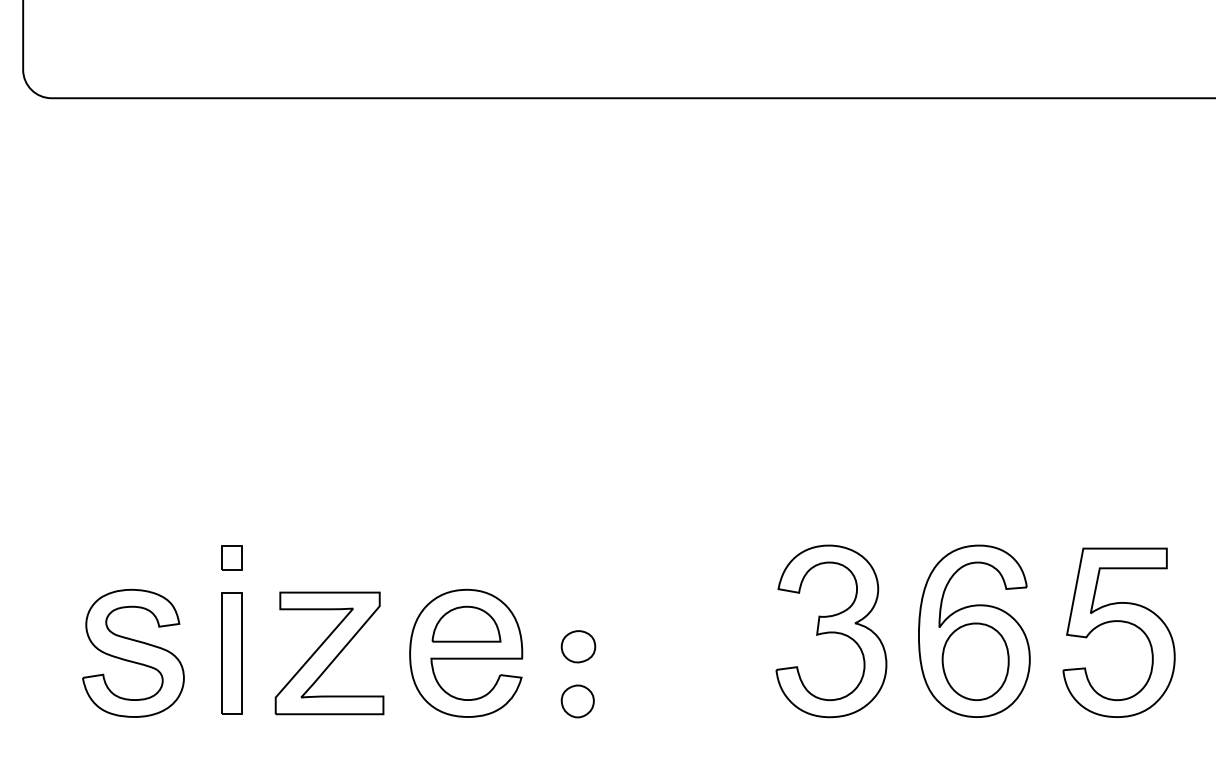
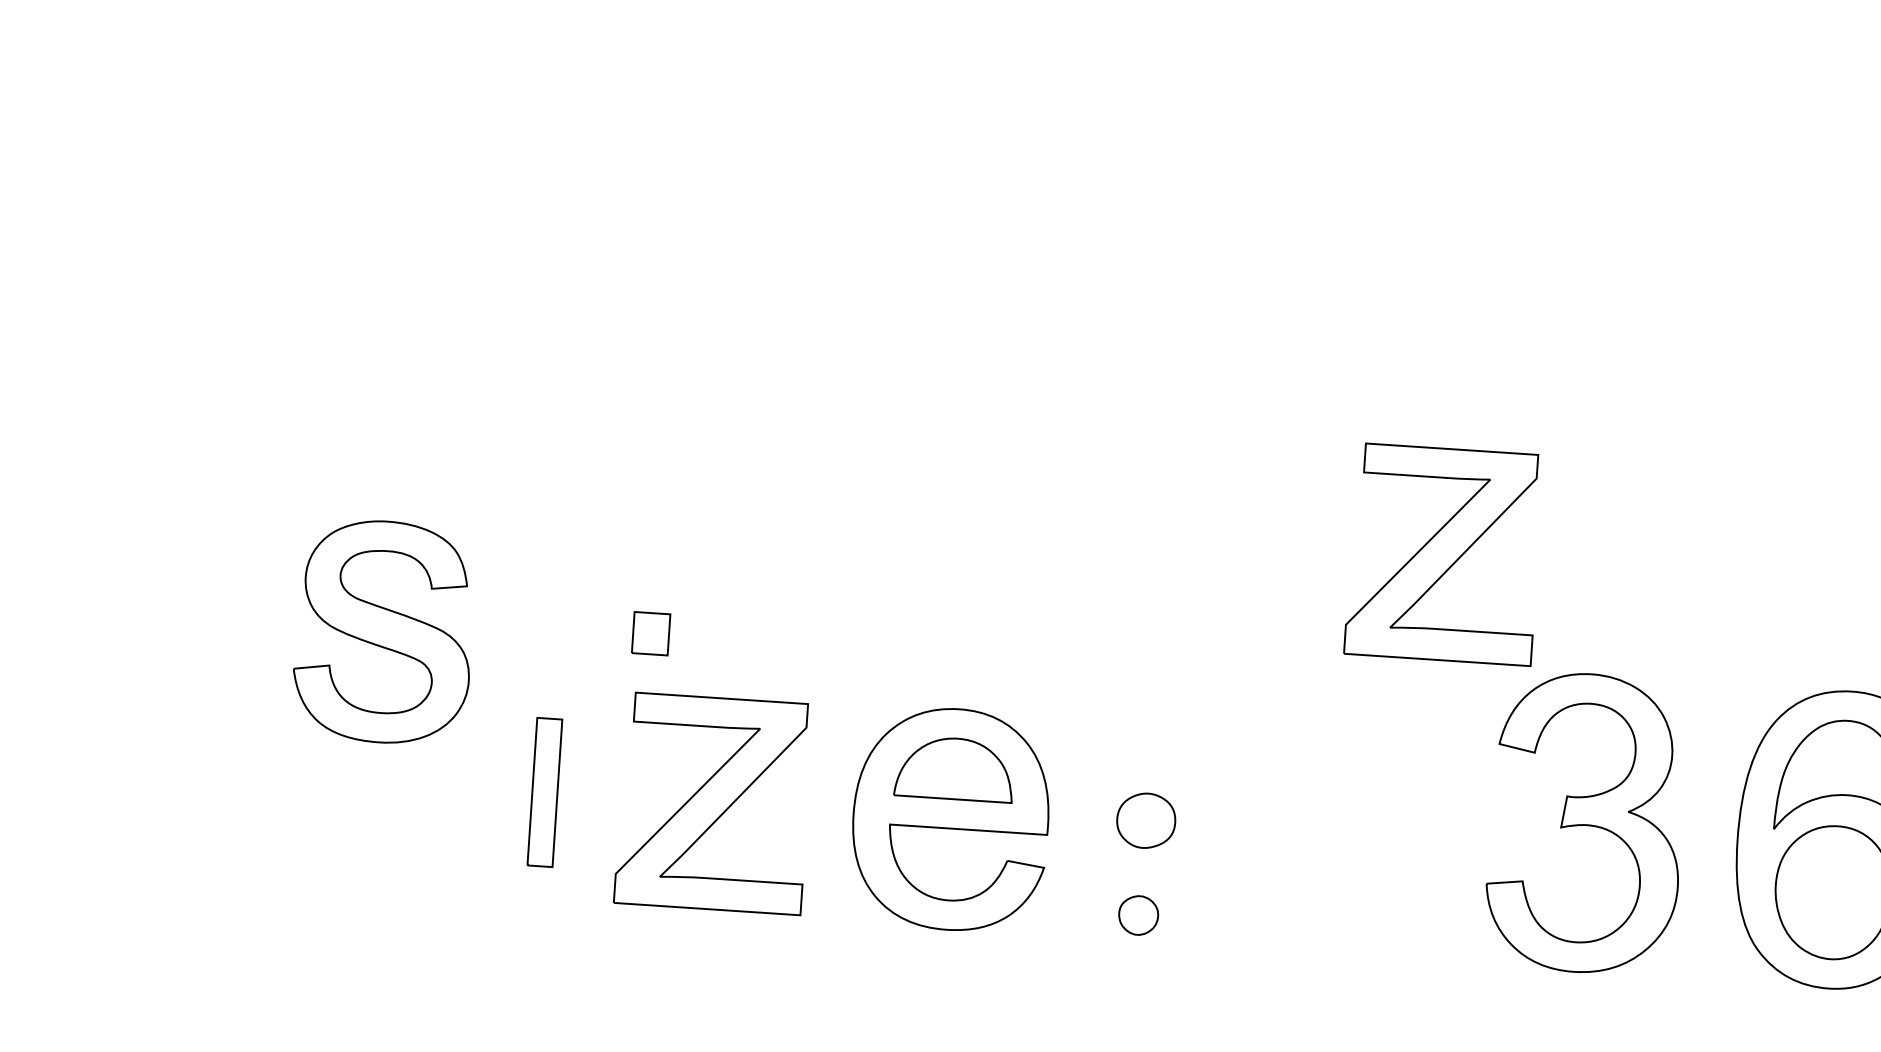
part: (739, 482) -> (1444, 554), added
part: (231, 557) -> (650, 632), moved
part: (133, 652) -> (384, 630), moved
part: (231, 653) -> (544, 792), size x0.7
part: (577, 701) -> (1138, 915), size x0.7

